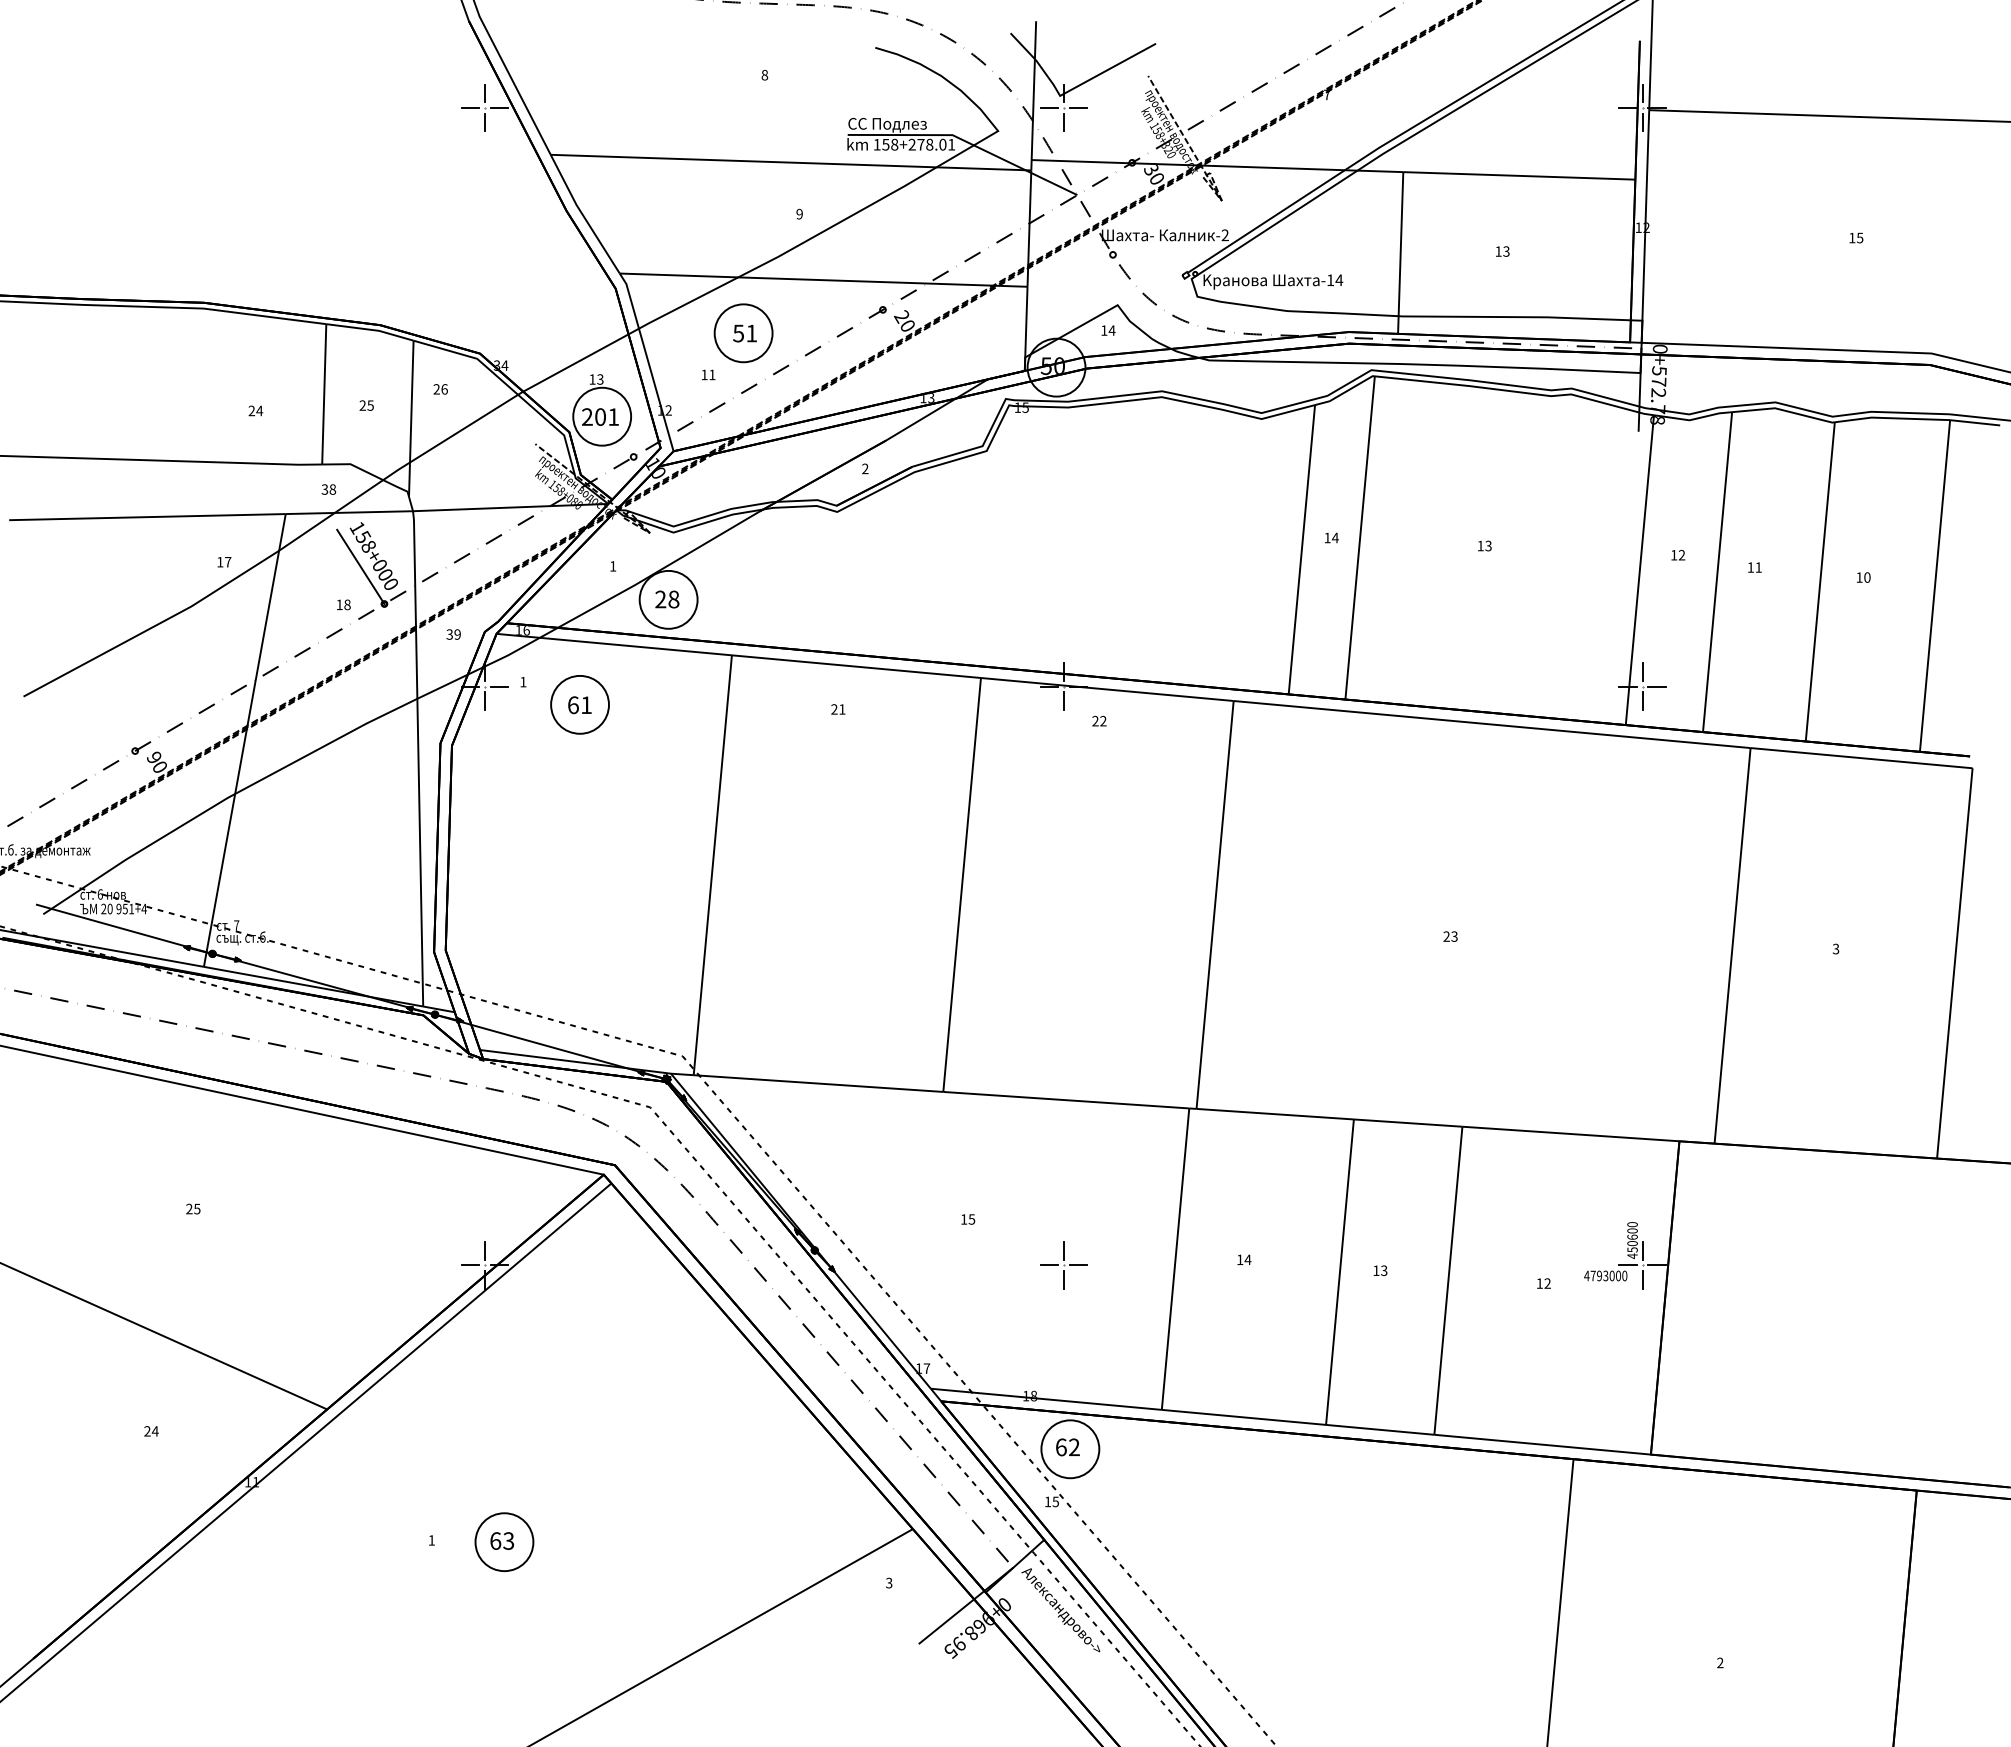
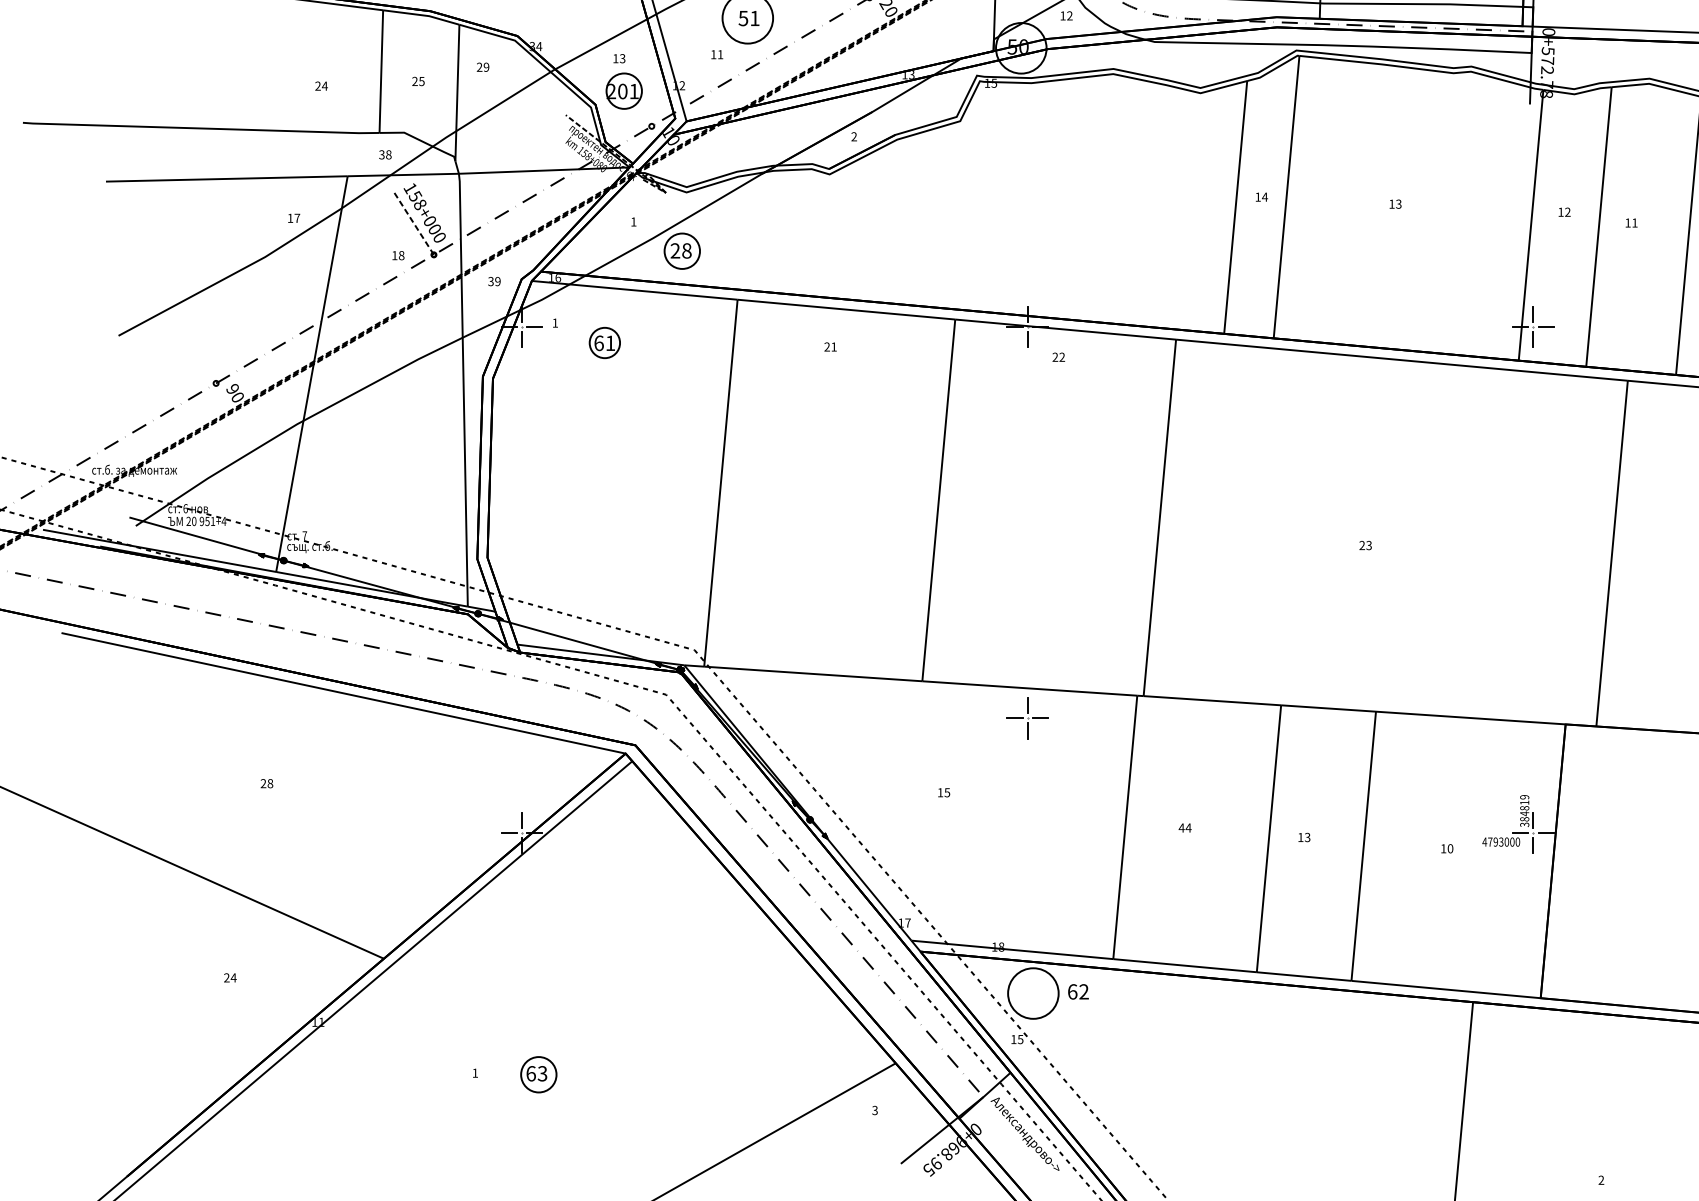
text: (1111, 330) -> (1069, 15), 14 -> 12
text: (444, 389) -> (486, 67), 26 -> 29
circle: (602, 416) -> (624, 91), size x0.7
line: (360, 566) -> (413, 222), solid -> dashed
circle: (668, 599) -> (682, 250), size x0.7
circle: (580, 704) -> (605, 342), size x0.6
text: (197, 1208) -> (270, 783), 25 -> 28
text: (1632, 1240) -> (1524, 811), 450600 -> 384819
text: (1239, 1259) -> (1181, 827), 14 -> 44
part: (1063, 1265) -> (1027, 718), moved
text: (1547, 1283) -> (1450, 848), 12 -> 10
text: (1067, 1447) -> (1078, 991), moved
circle: (504, 1542) -> (538, 1075), size x0.7

